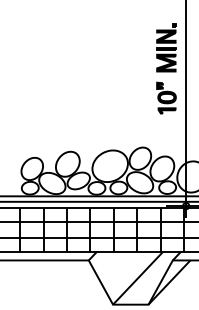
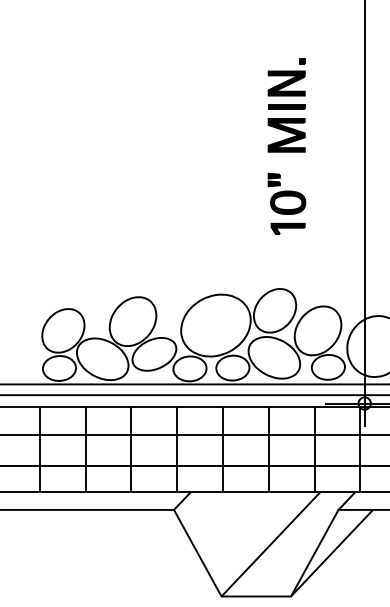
part: (166, 68) -> (287, 145), moved

